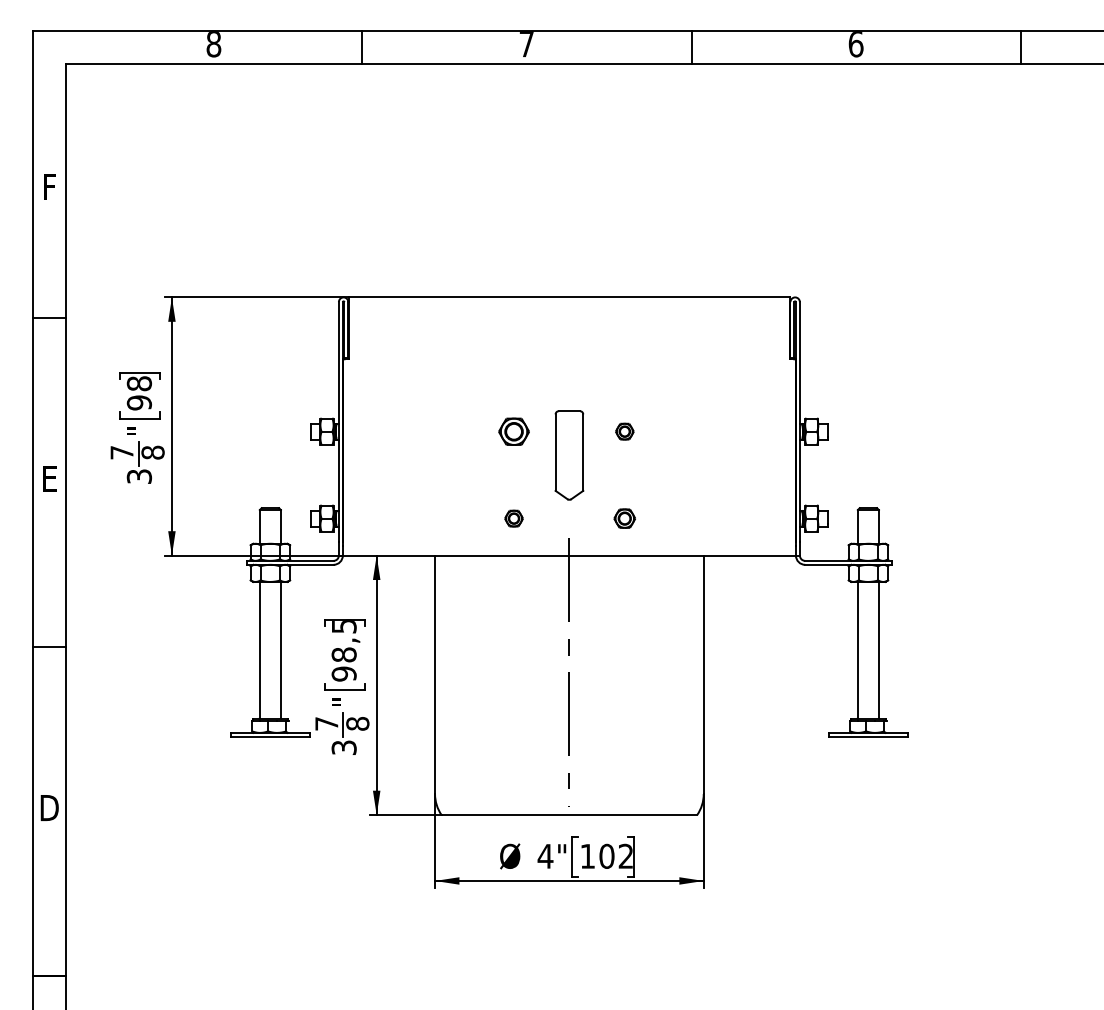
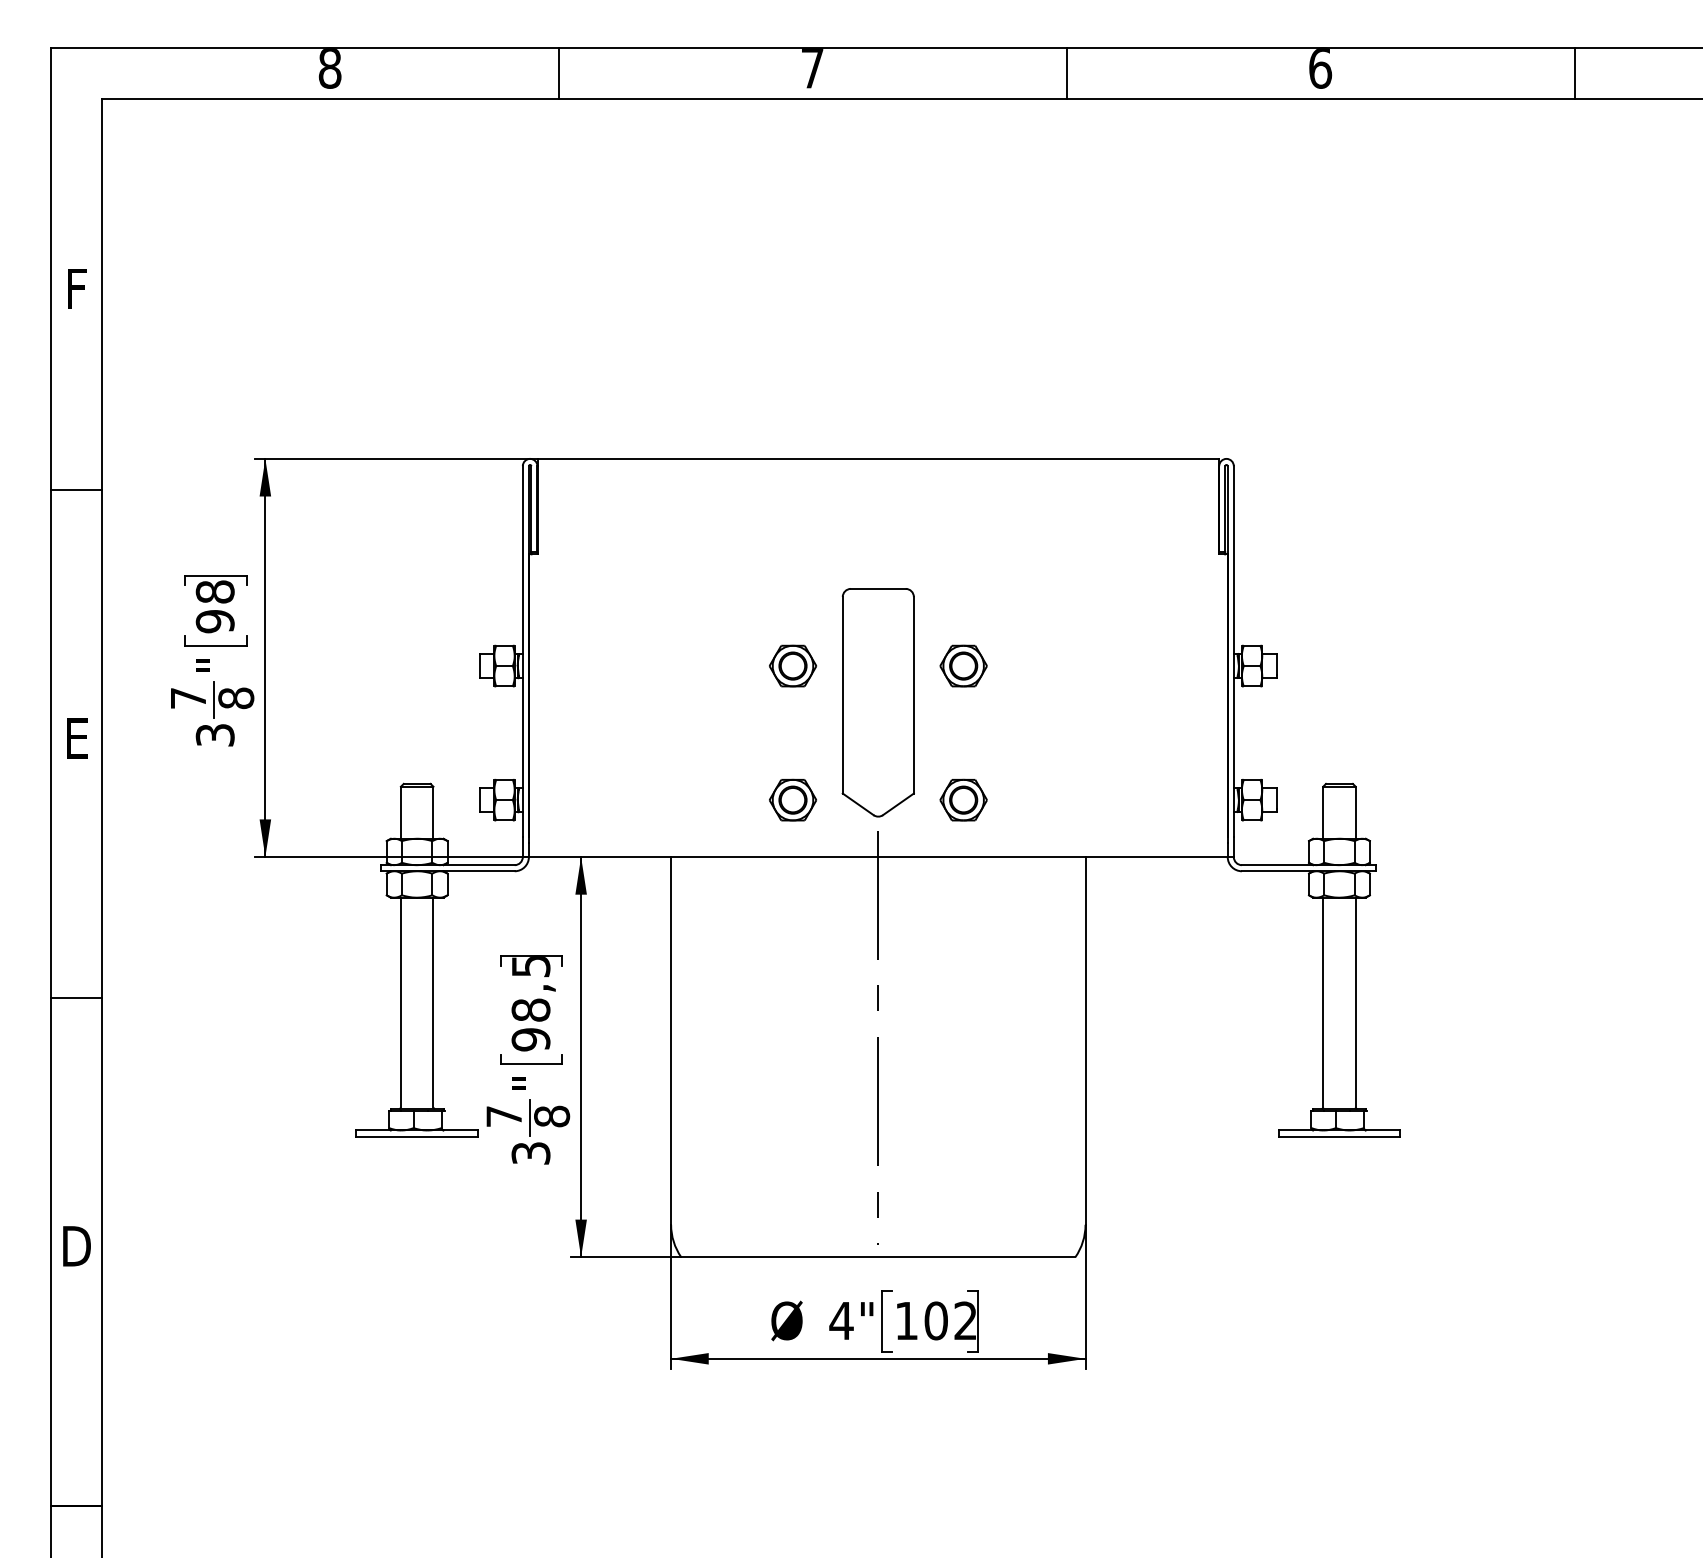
part: (624, 431) -> (963, 665), size x1.67
part: (569, 455) -> (878, 702), size x1.67
part: (513, 518) -> (792, 799), size x1.67
part: (624, 518) -> (963, 799), size x1.43

